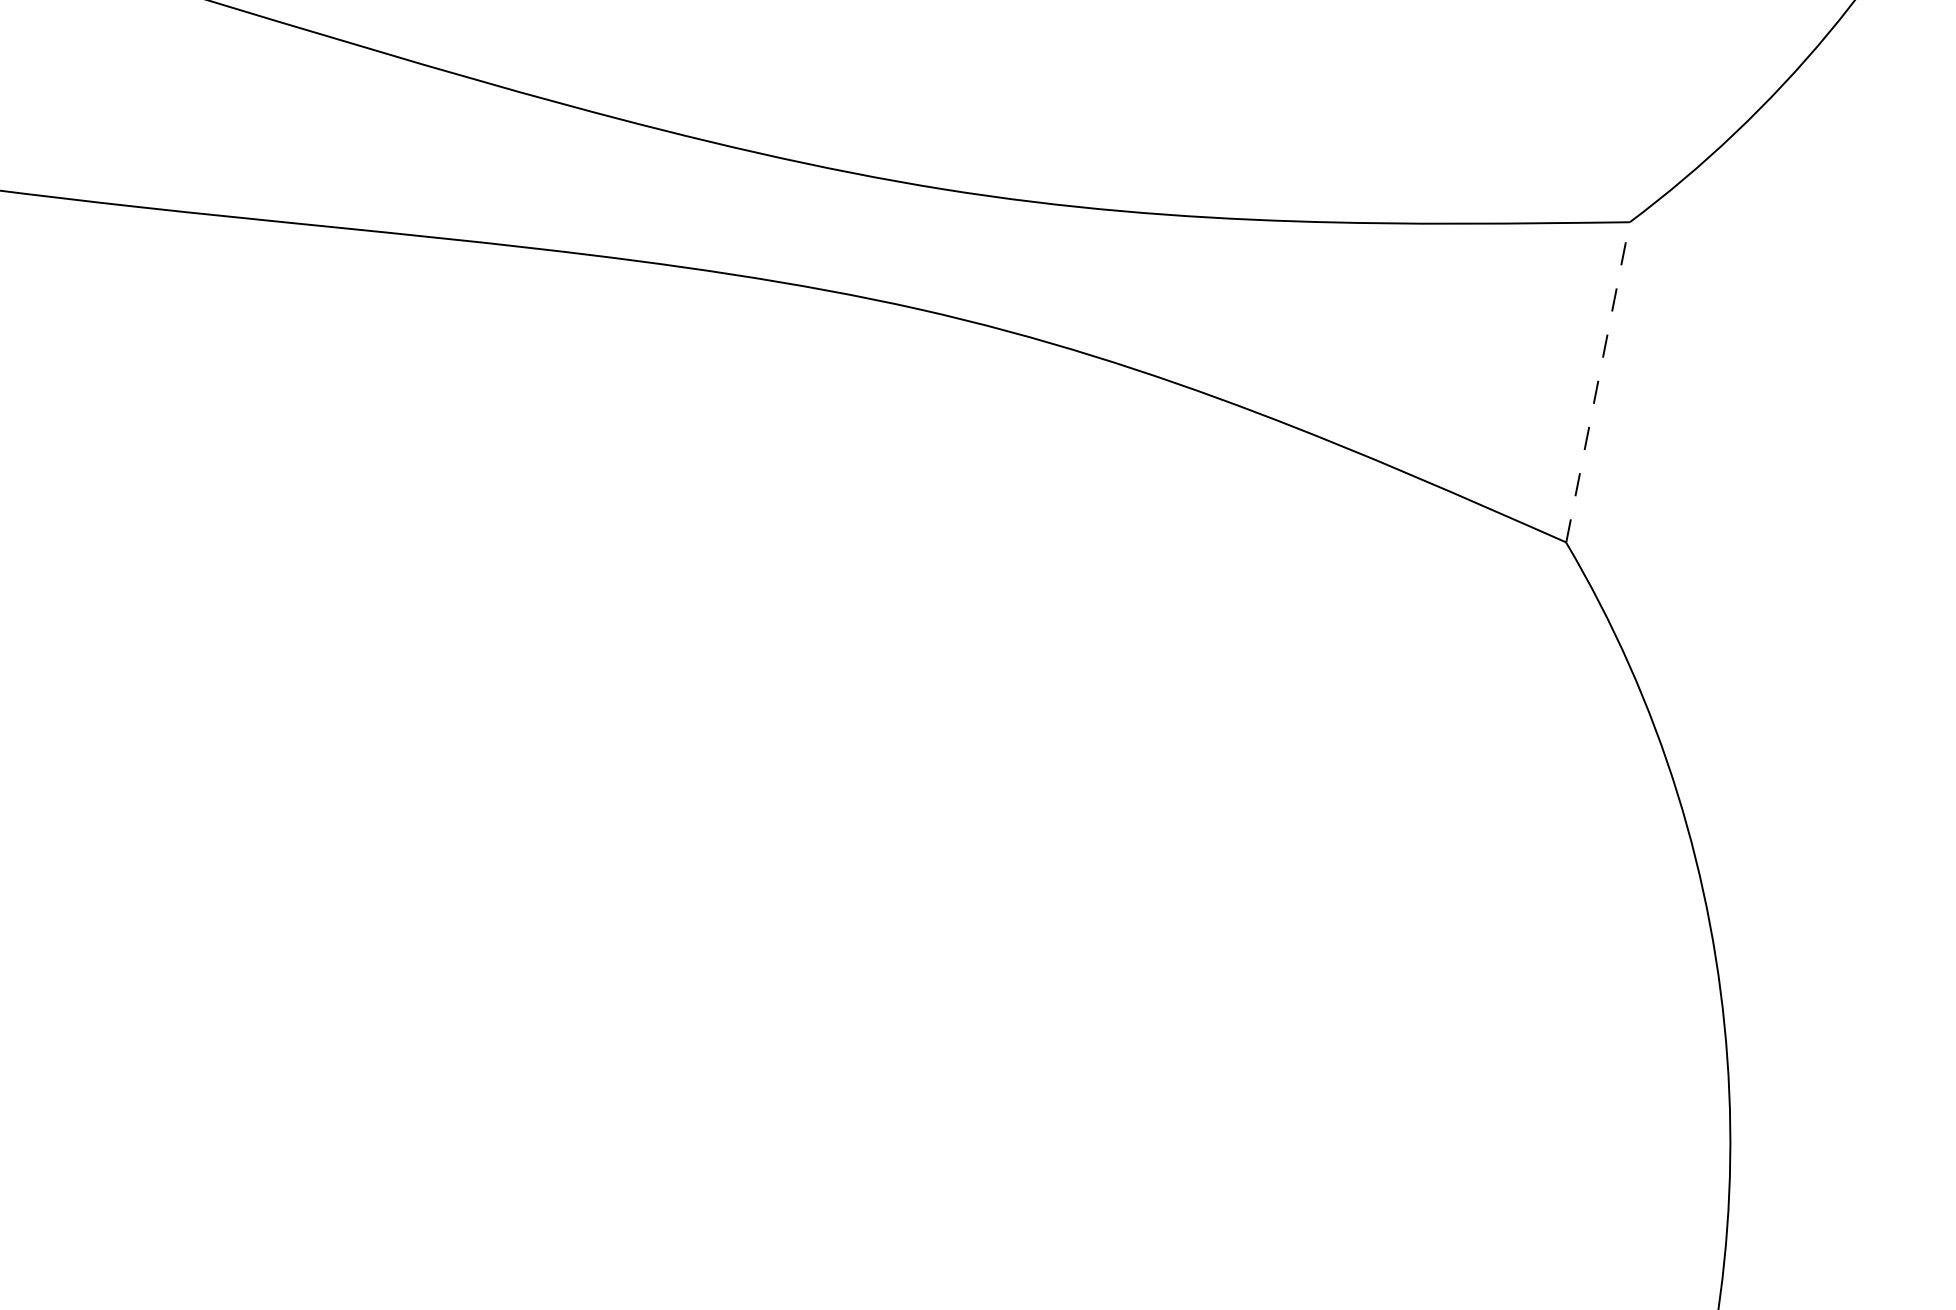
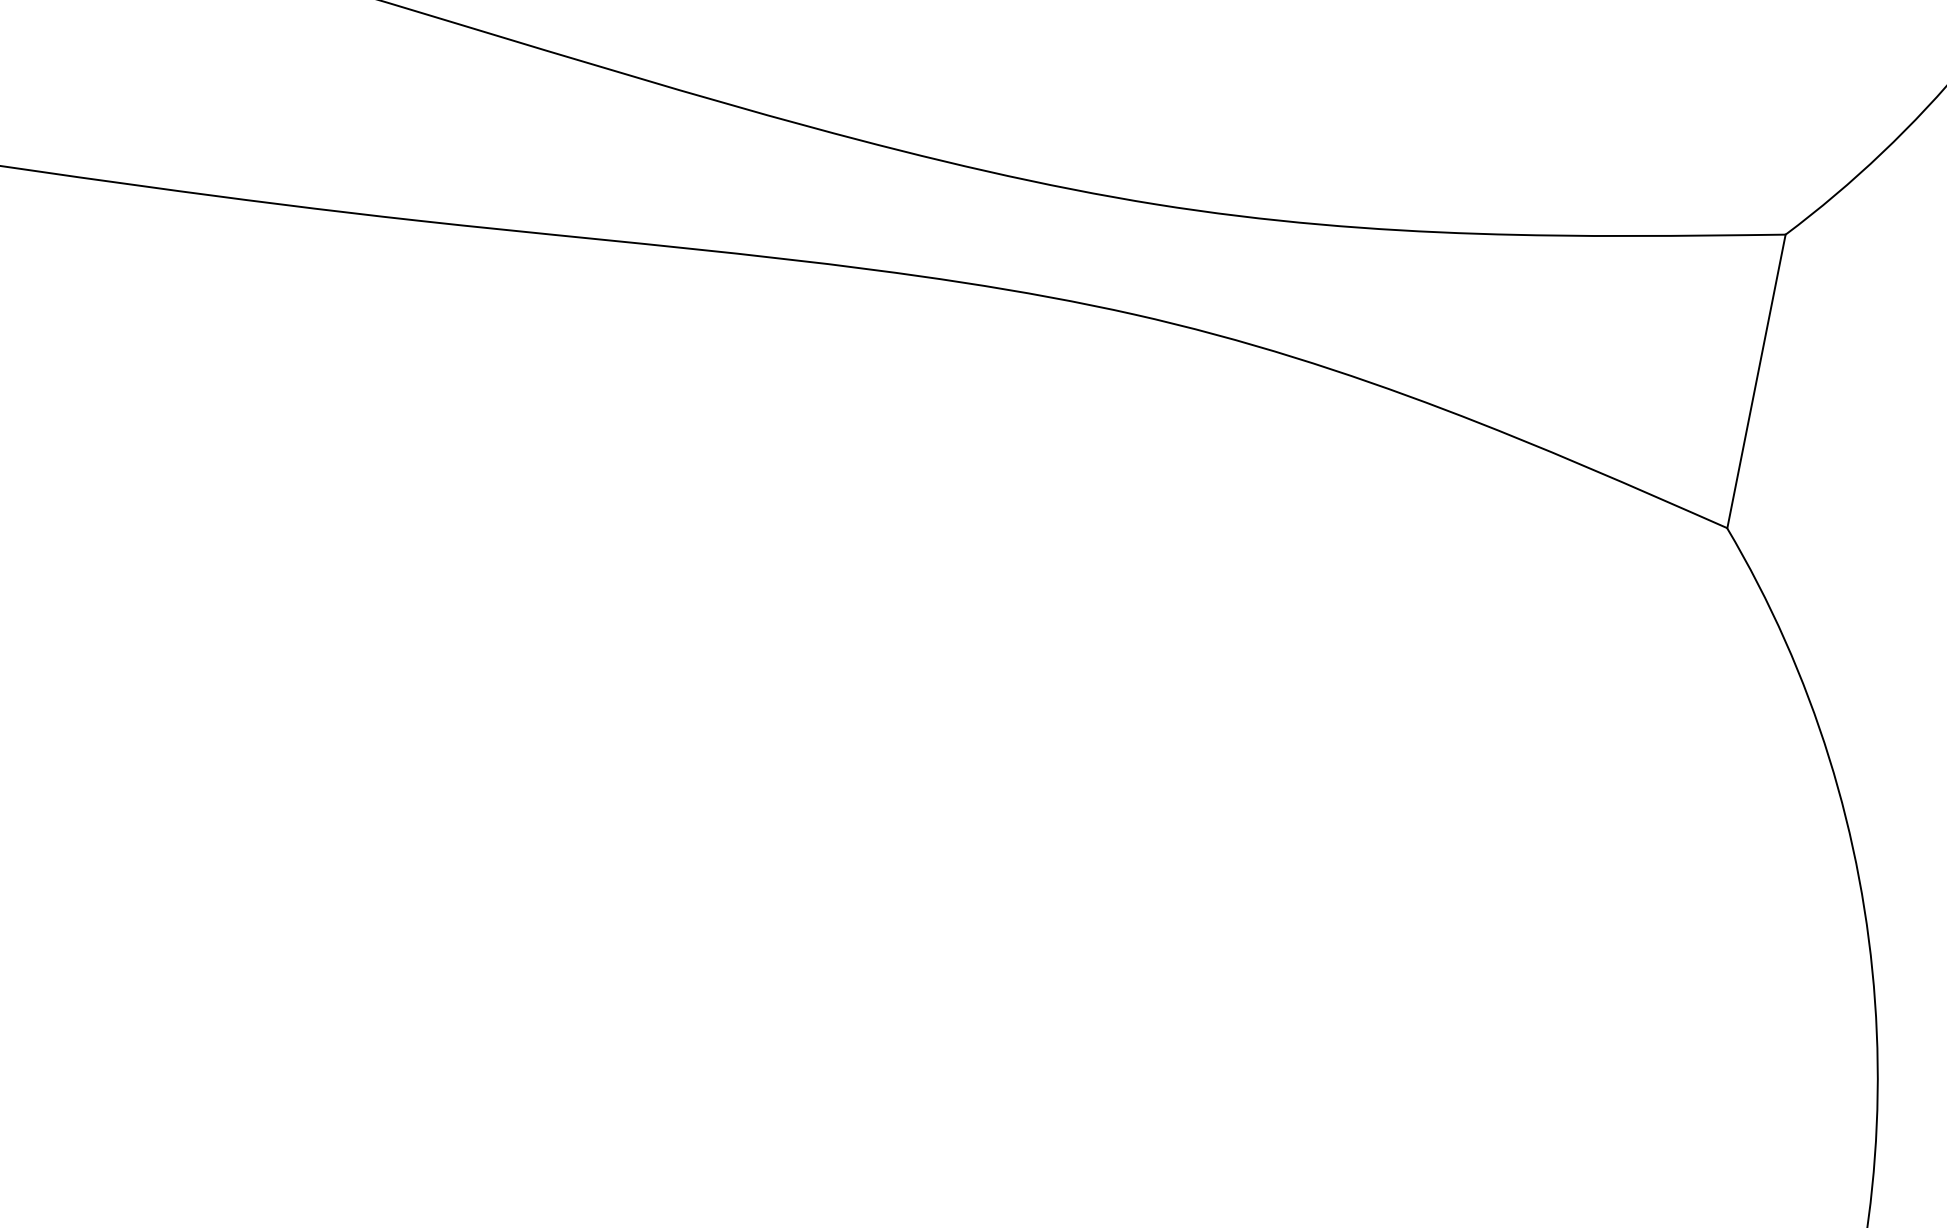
line: (1598, 382) -> (1756, 381), dashed -> solid

